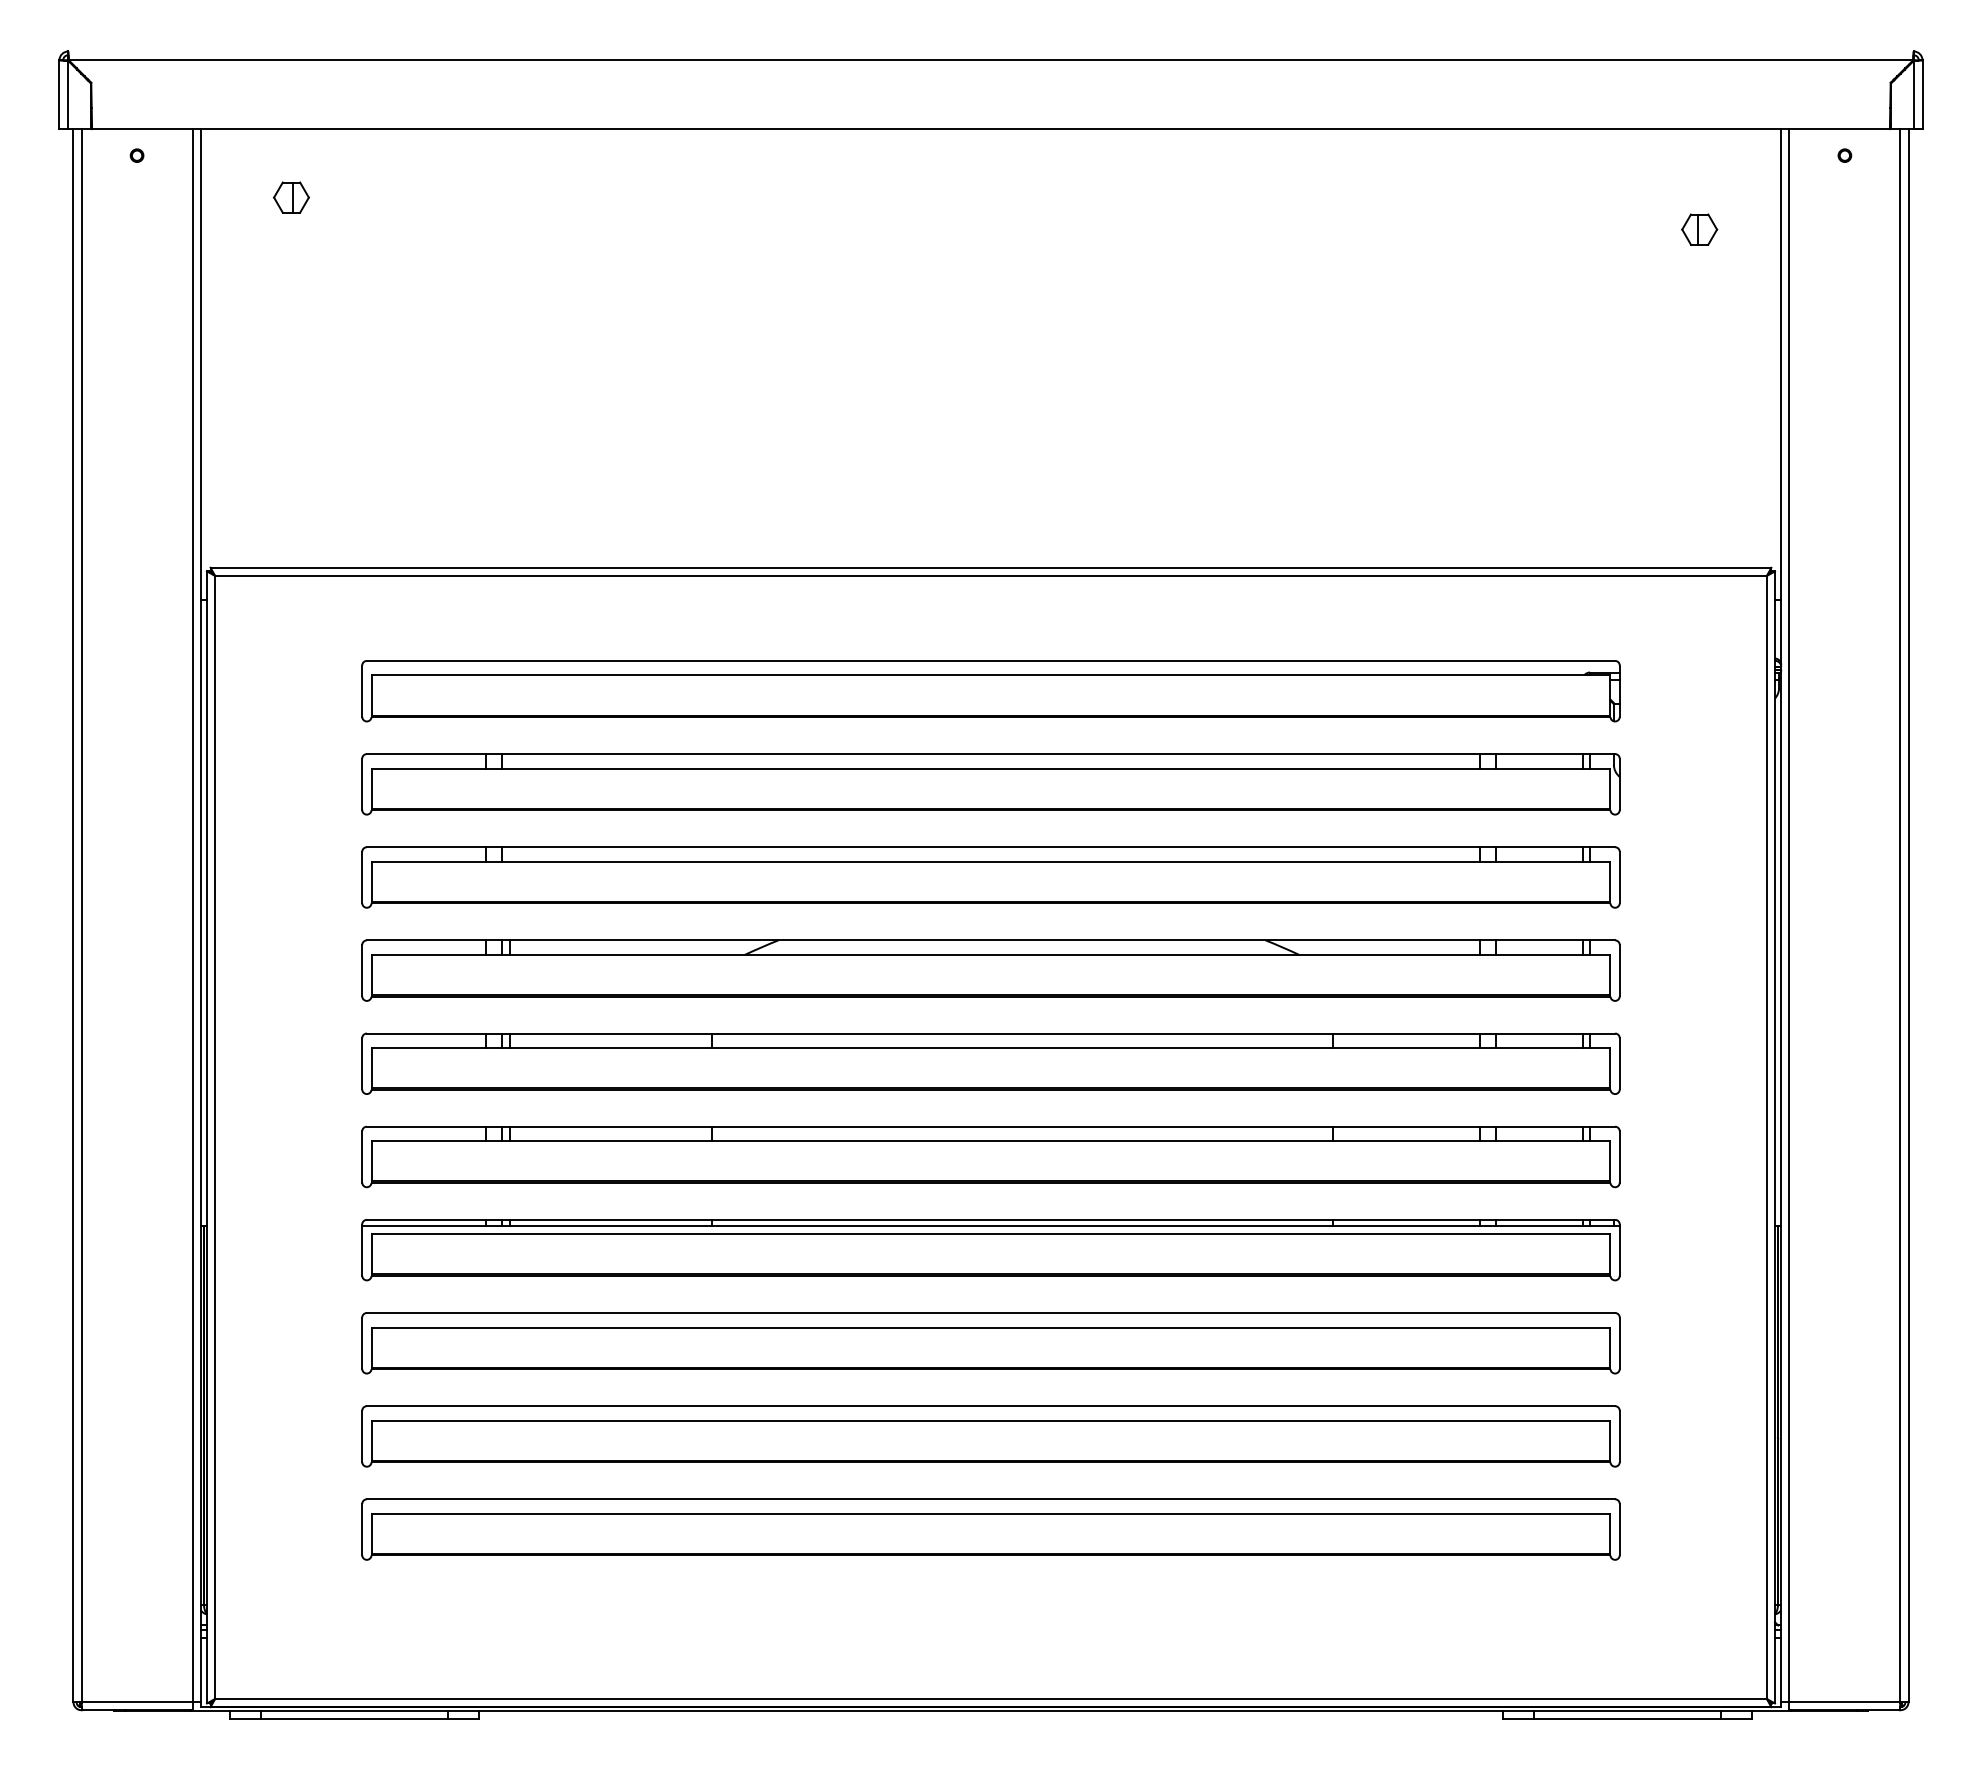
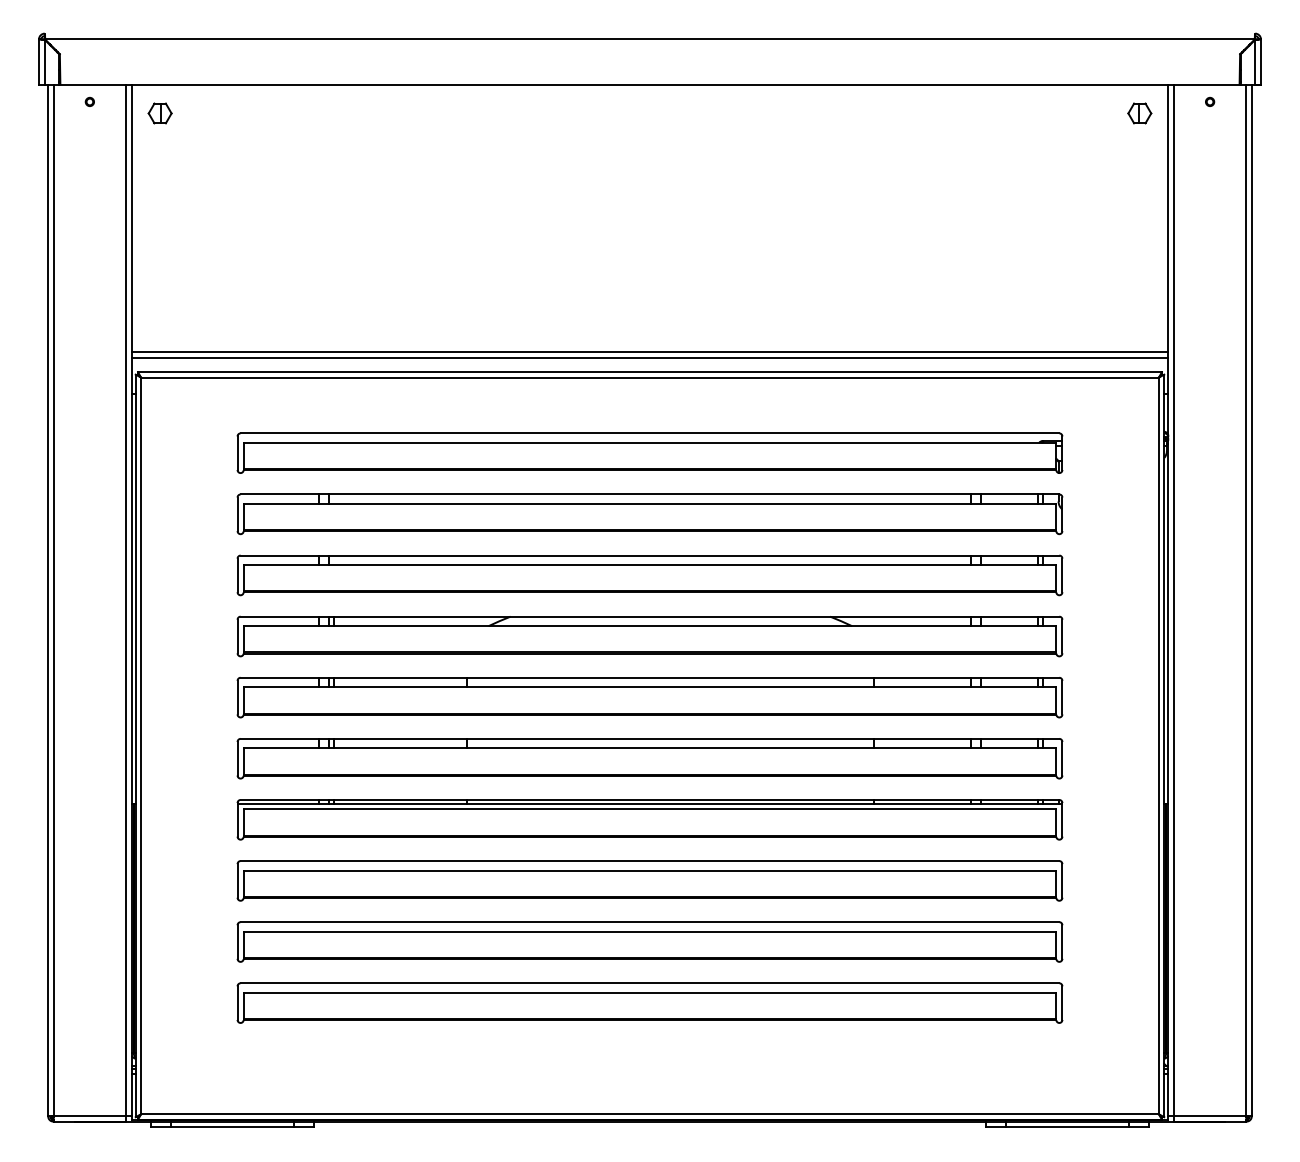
part: (290, 197) -> (159, 113), moved
part: (1699, 229) -> (1139, 113), moved
line: (990, 537) -> (649, 352), added
line: (990, 545) -> (649, 357), added

